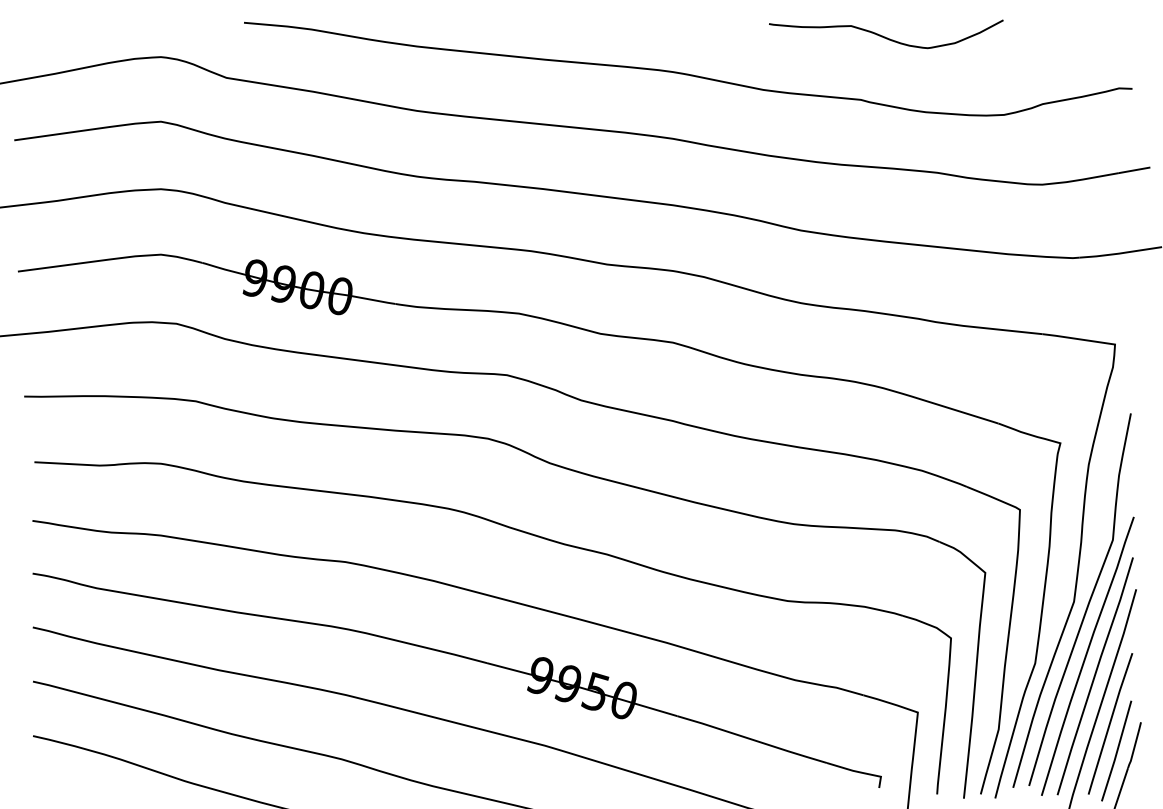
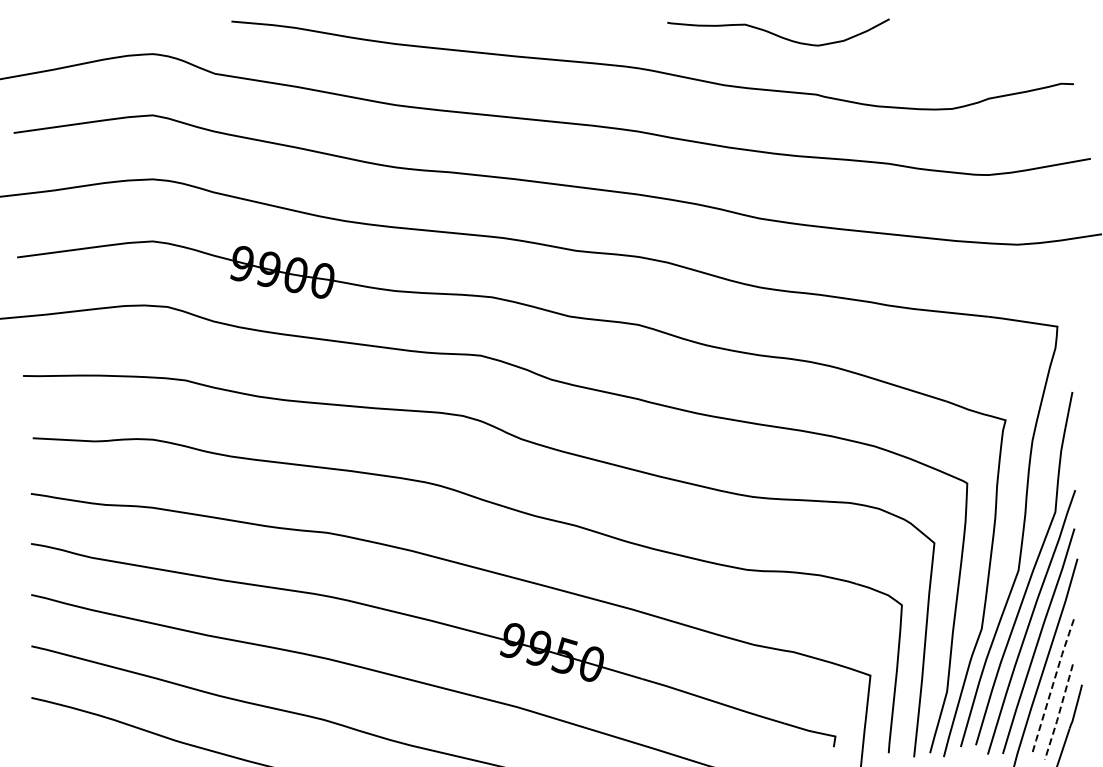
curve: (885, 36) -> (777, 34), moved
line: (1109, 724) -> (1052, 686), solid -> dashed
line: (1117, 752) -> (1059, 713), solid -> dashed

